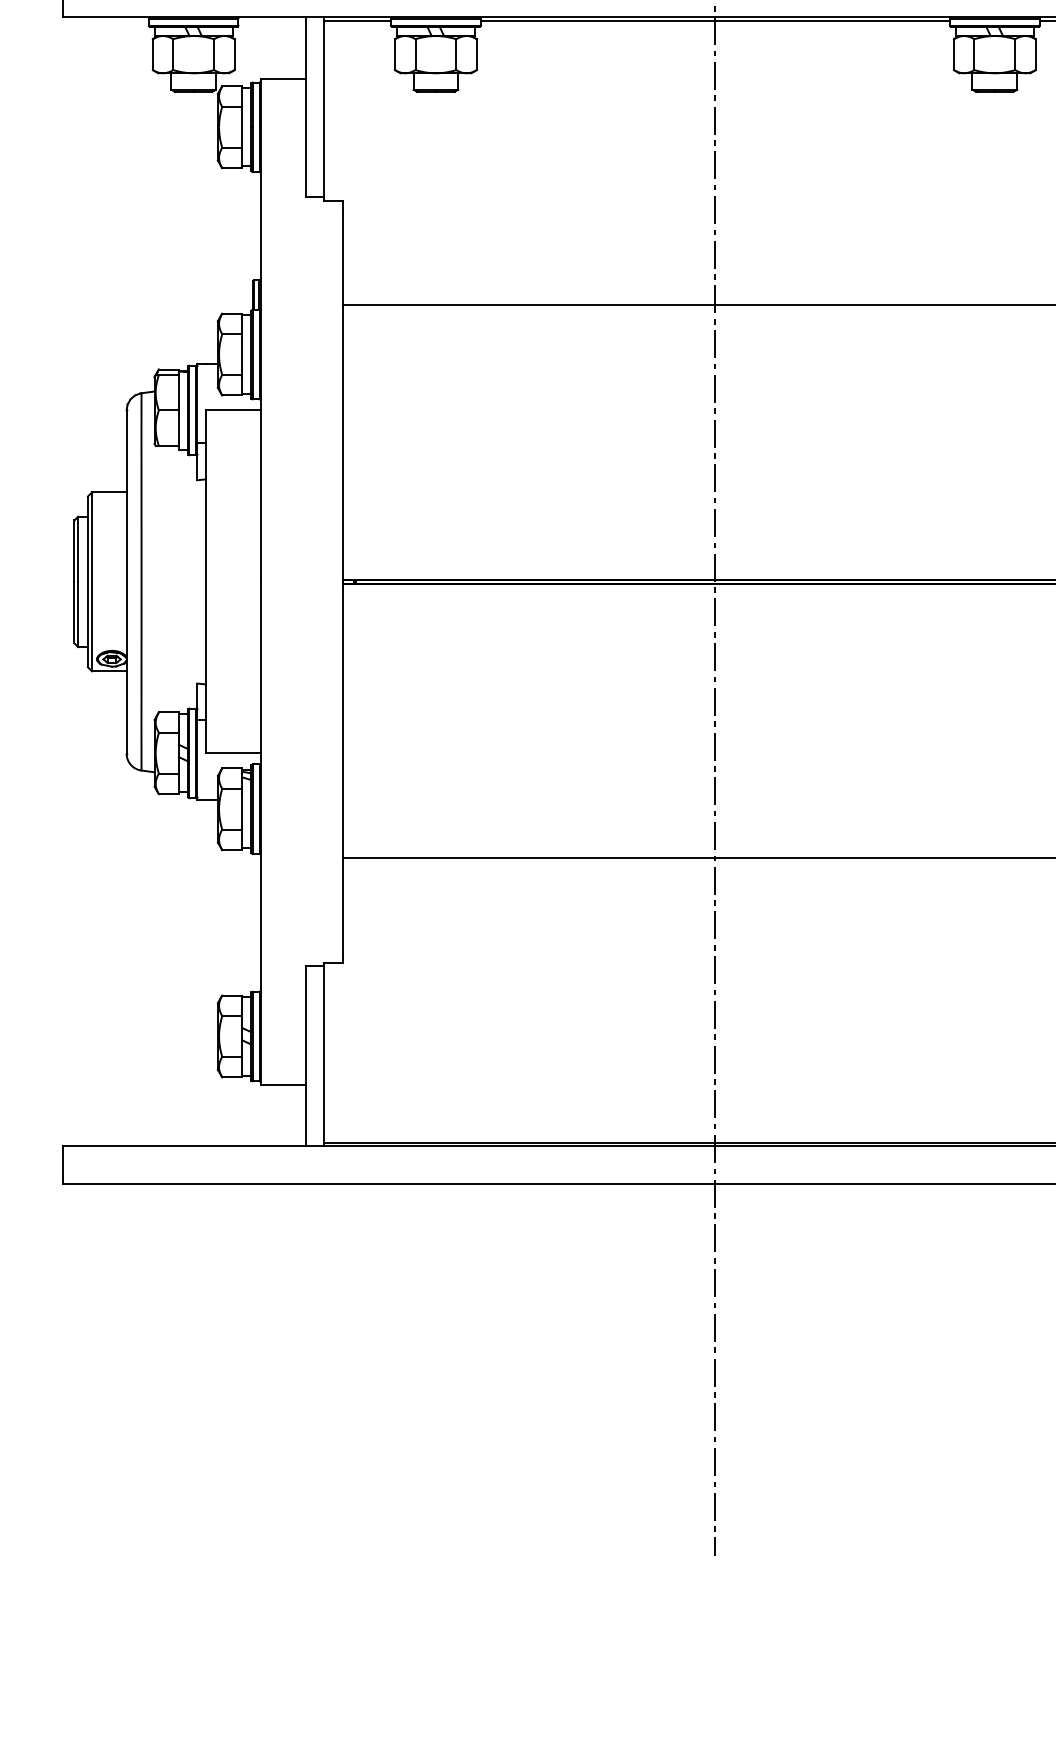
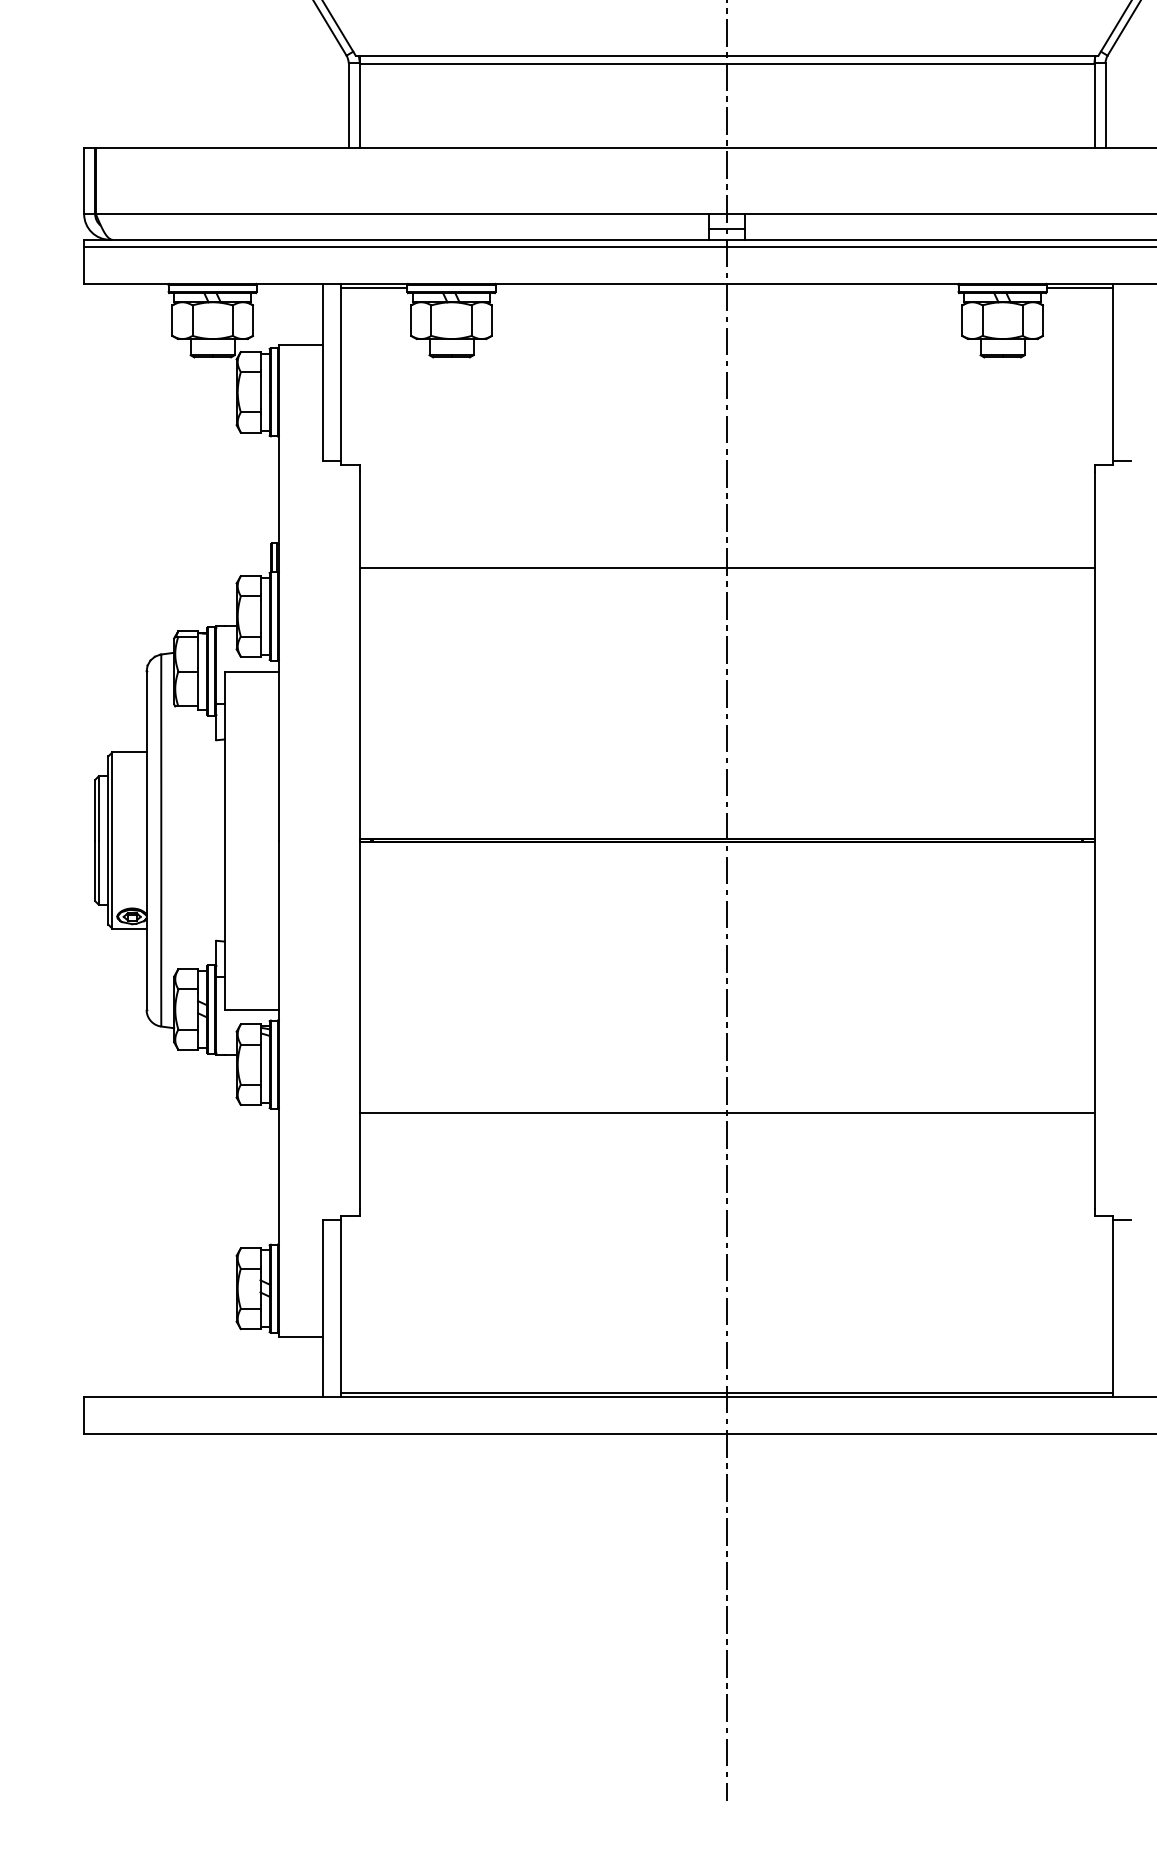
line: (714, 21) -> (726, 287), removed

